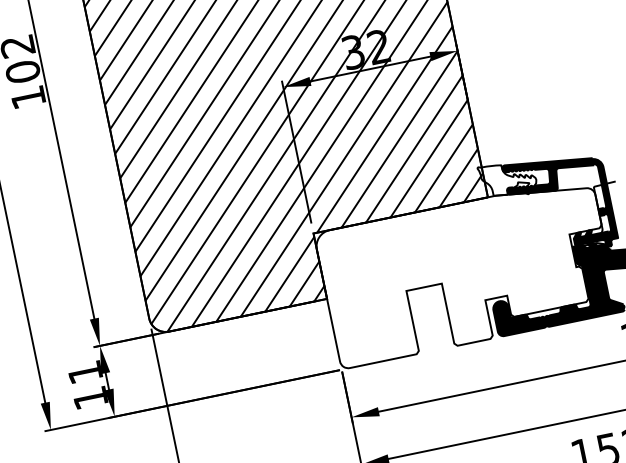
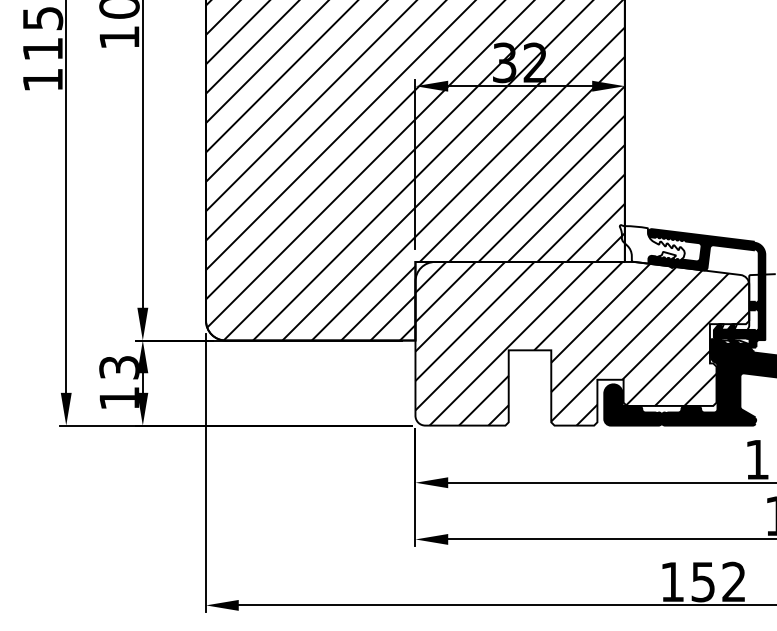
hatch: (466, 272) -> (582, 343), added
text: (85, 372) -> (119, 367), 11 -> 13

